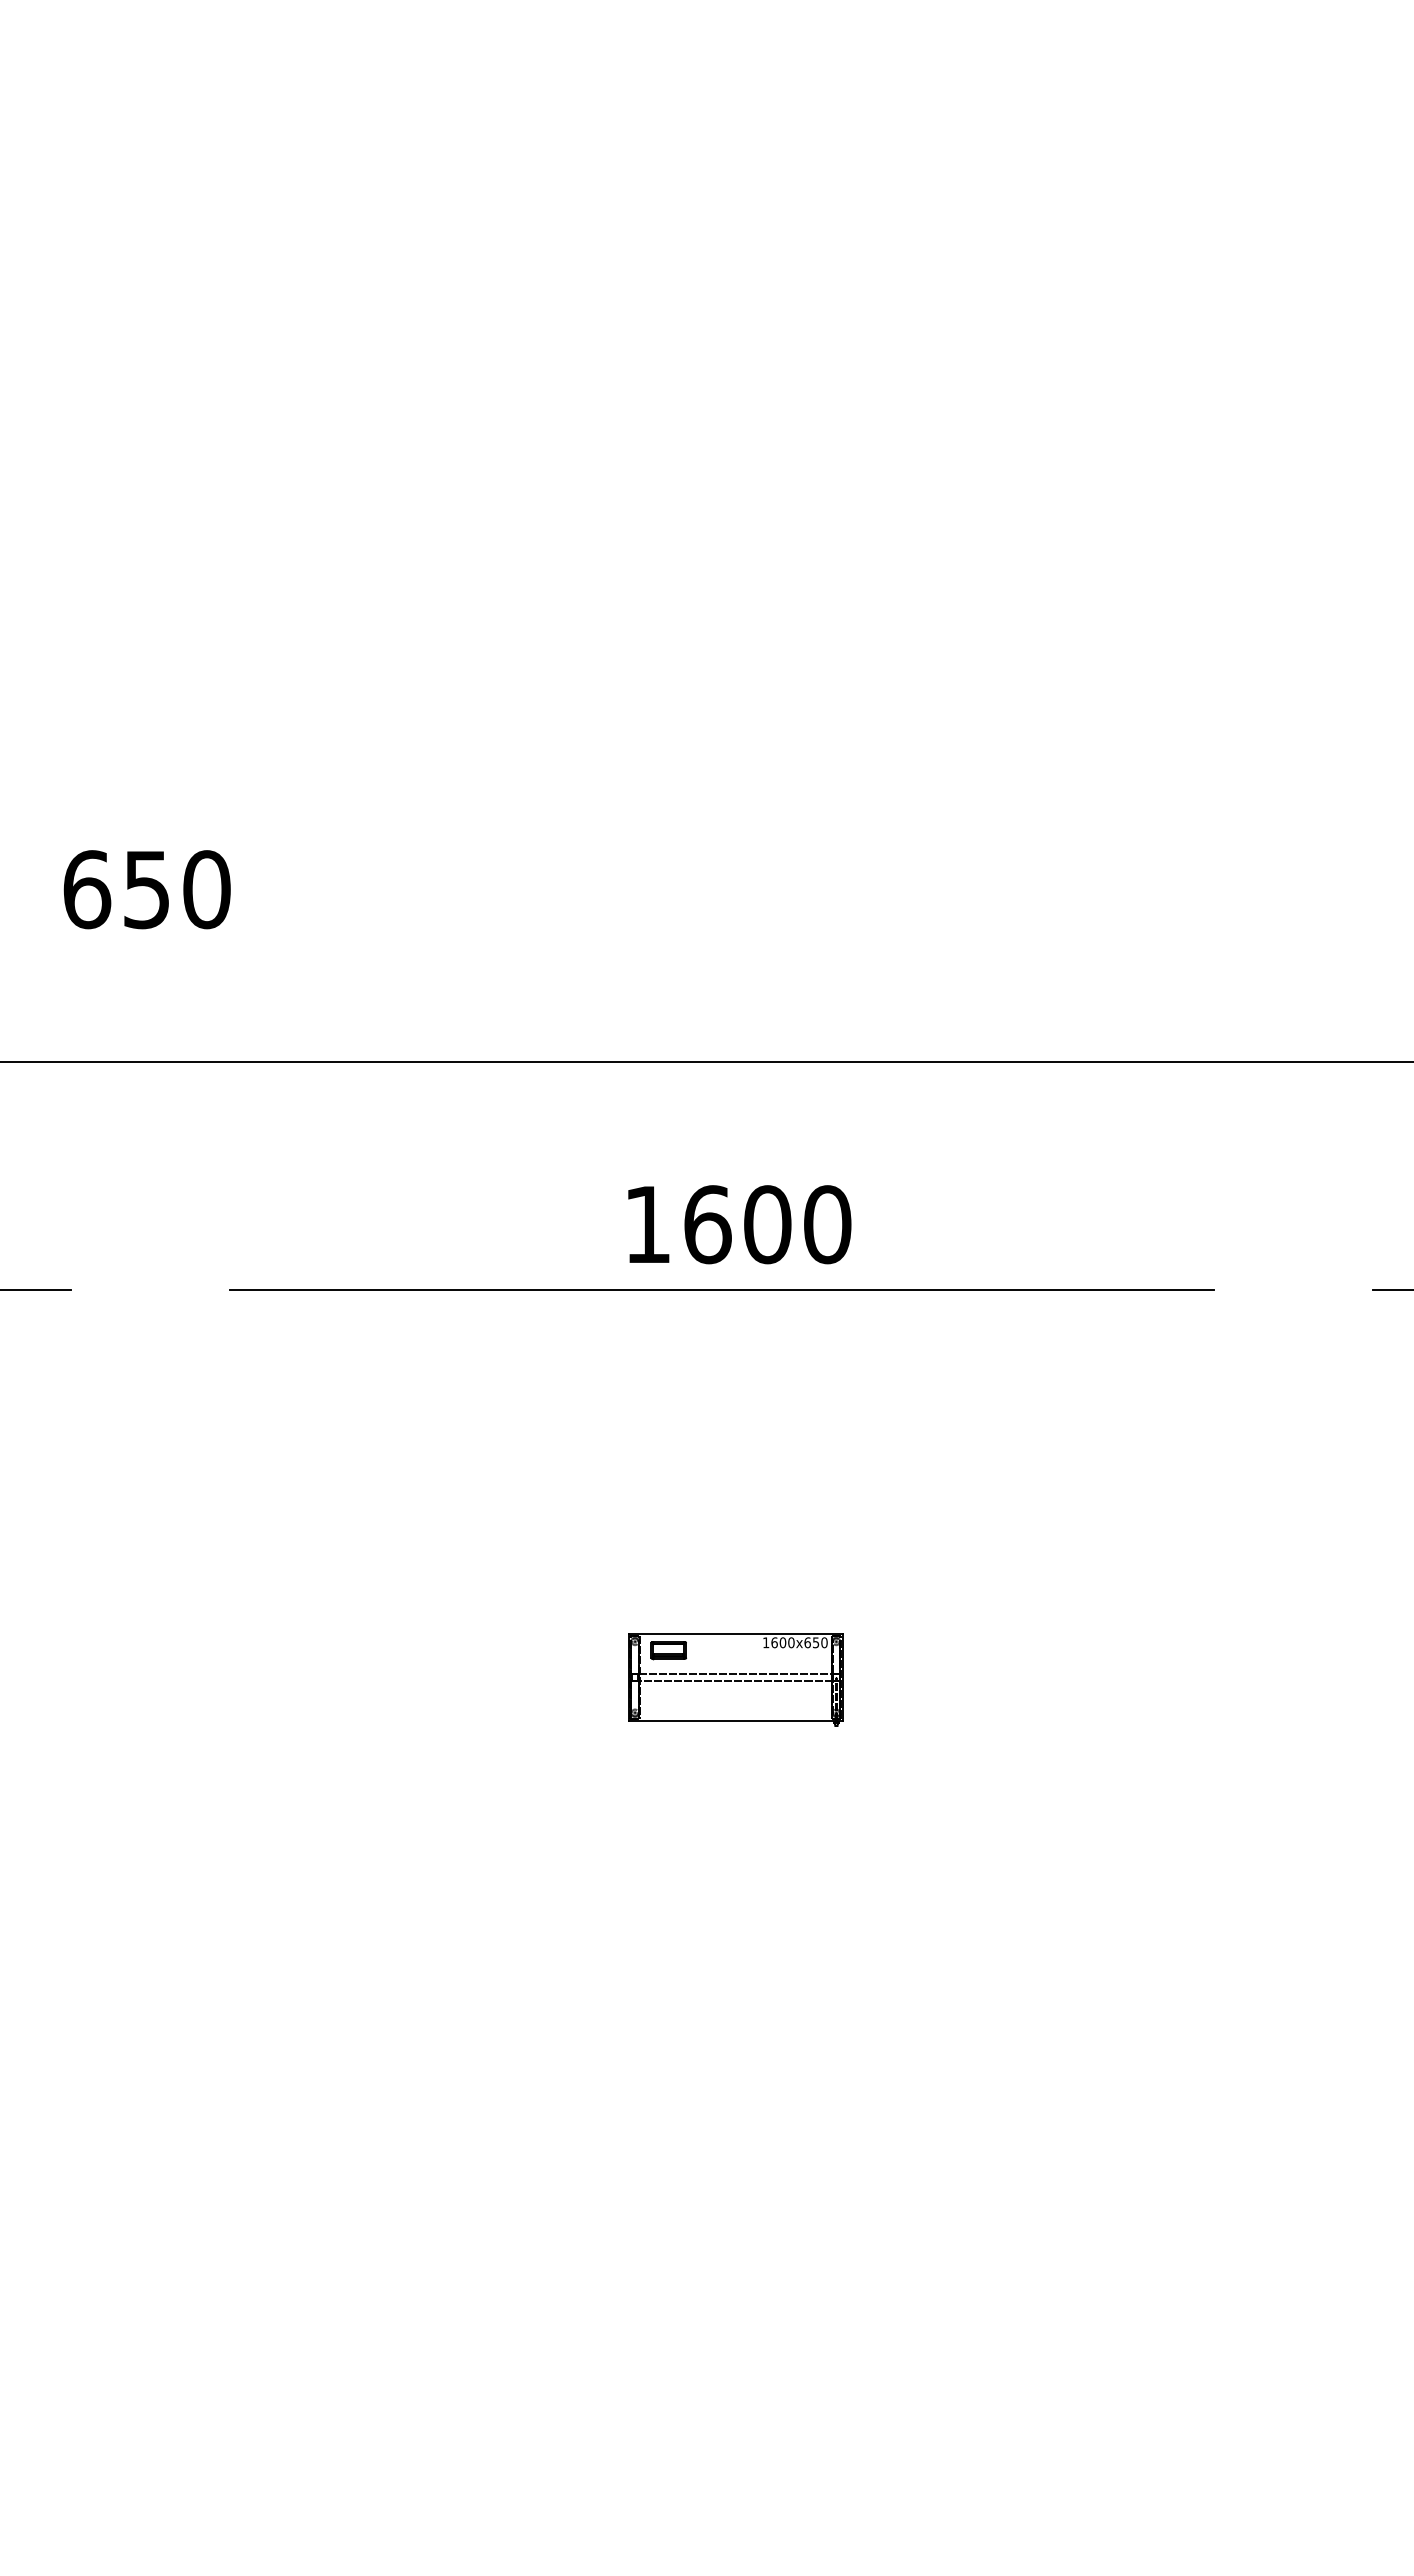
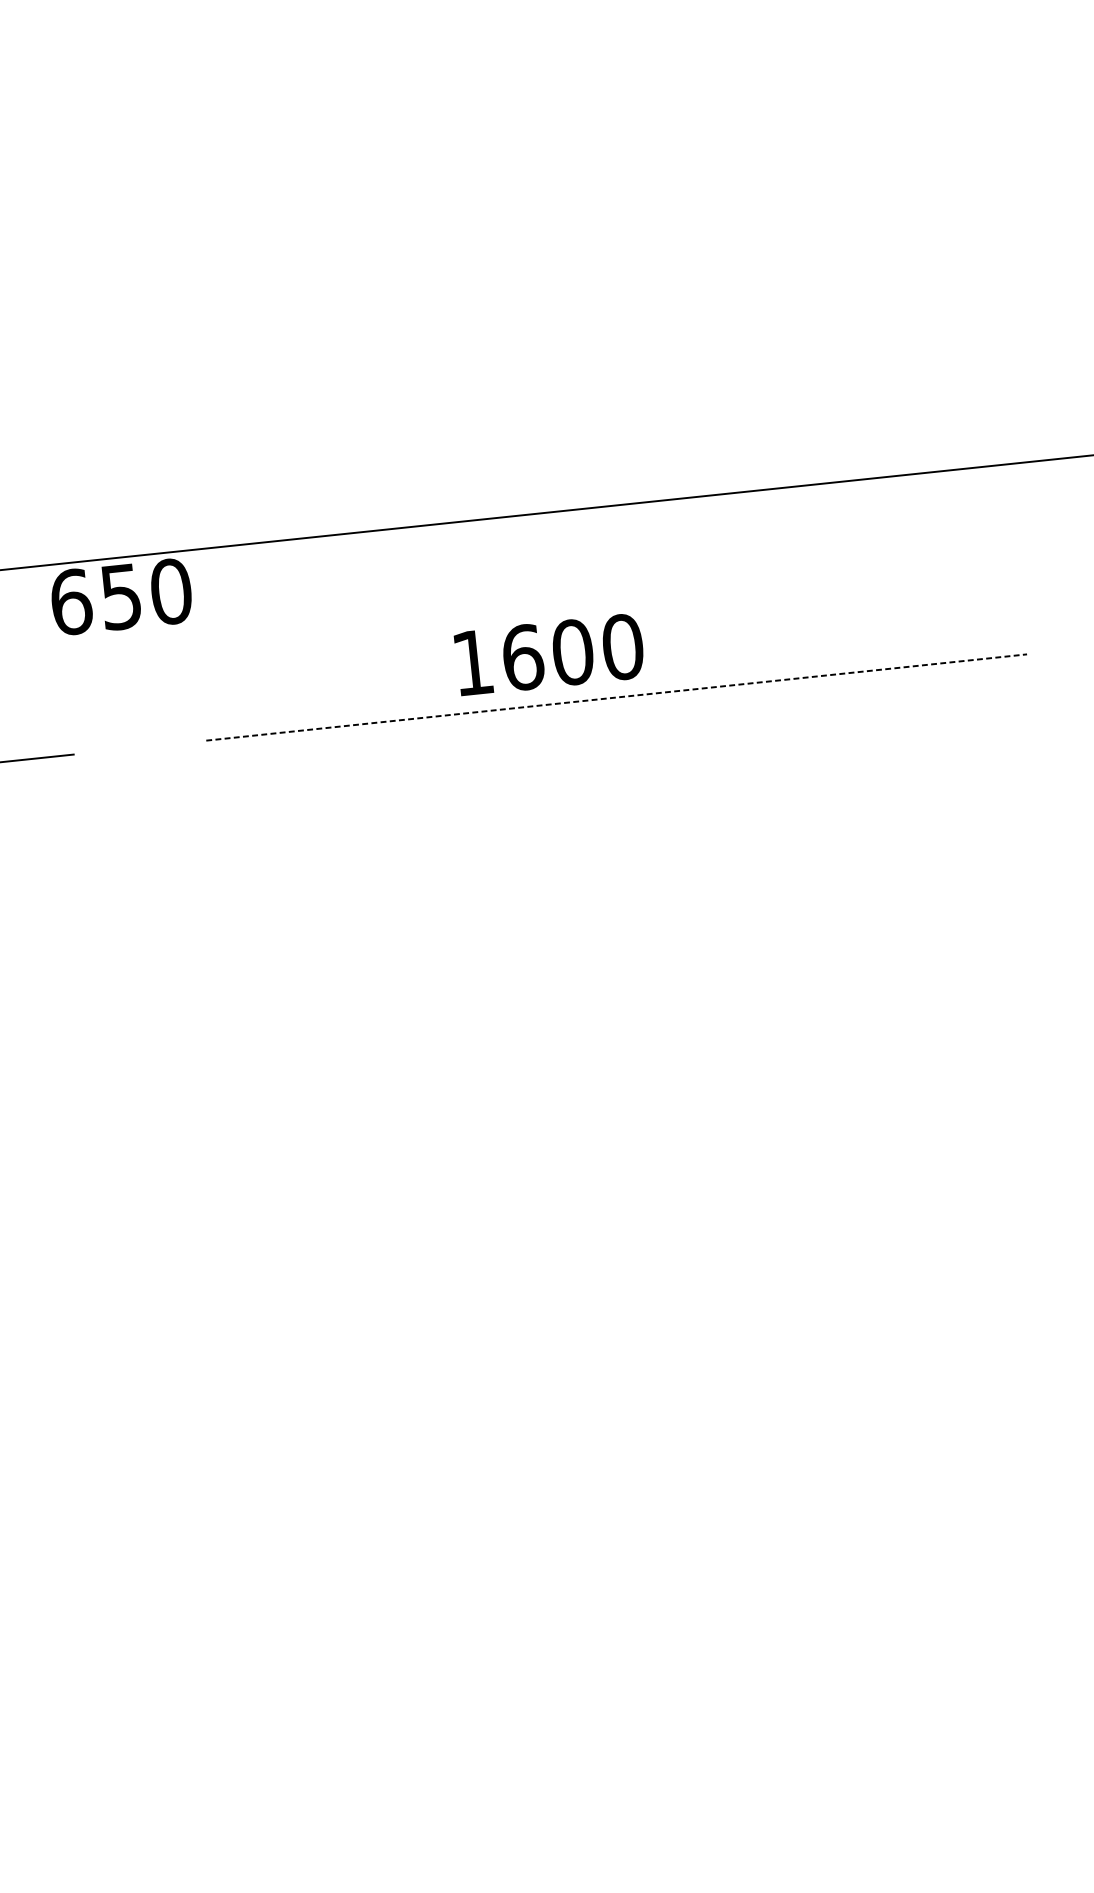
text: (146, 889) -> (120, 596), moved
text: (739, 1224) -> (549, 654), moved
line: (722, 1289) -> (617, 697), solid -> dashed
part: (735, 1679) -> (662, 1021), removed

